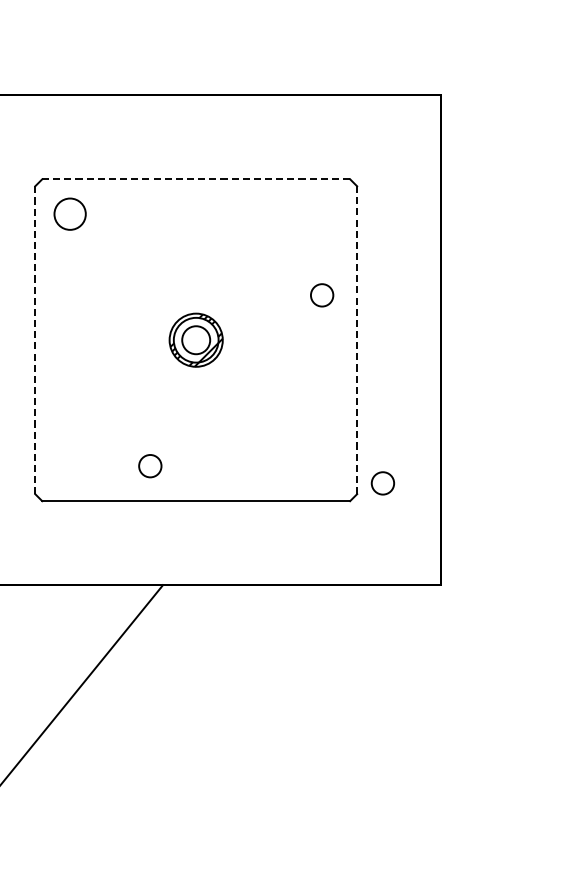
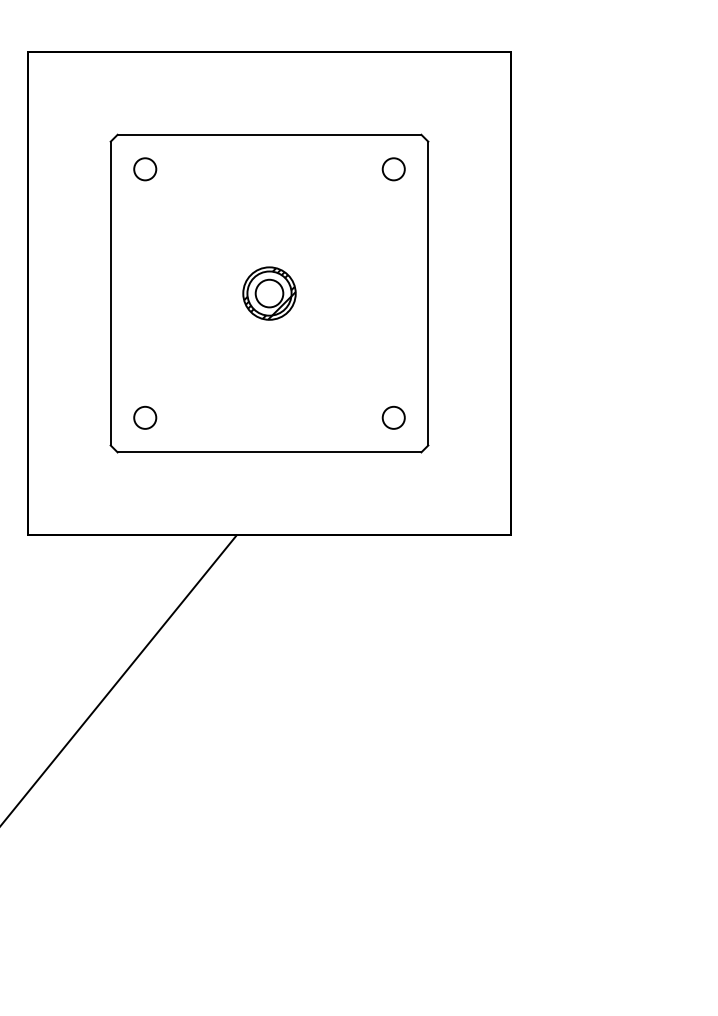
line: (196, 178) -> (269, 134), dashed -> solid
circle: (70, 214) -> (145, 169), size x0.71
circle: (321, 295) -> (393, 169), moved
line: (35, 340) -> (110, 293), dashed -> solid
line: (357, 340) -> (428, 293), dashed -> solid
circle: (150, 465) -> (145, 417), moved
circle: (382, 483) -> (393, 417), moved

